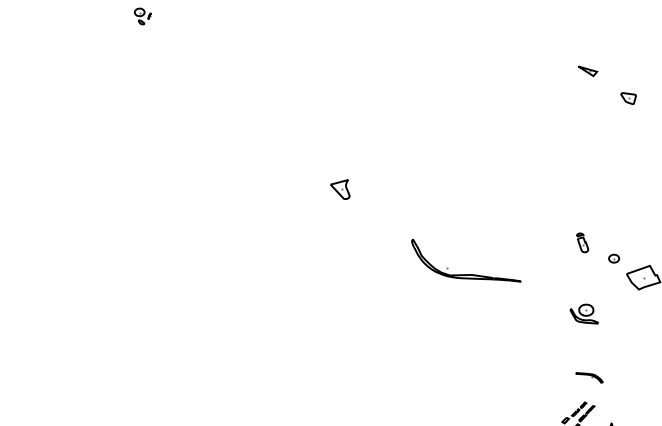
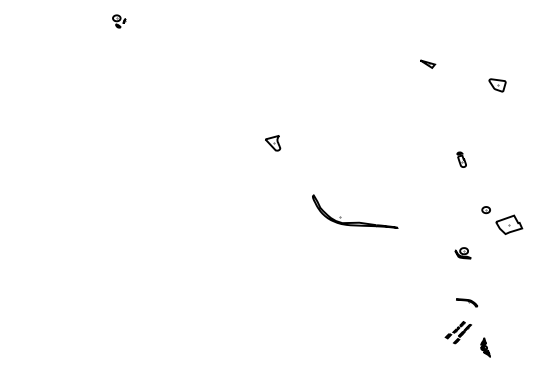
part: (588, 70) -> (428, 63), moved
part: (628, 98) -> (497, 85), size x1.43
part: (340, 189) -> (273, 143), moved
part: (582, 242) -> (461, 159), moved
part: (466, 273) -> (355, 221), moved
part: (583, 314) -> (462, 253), size x0.71

